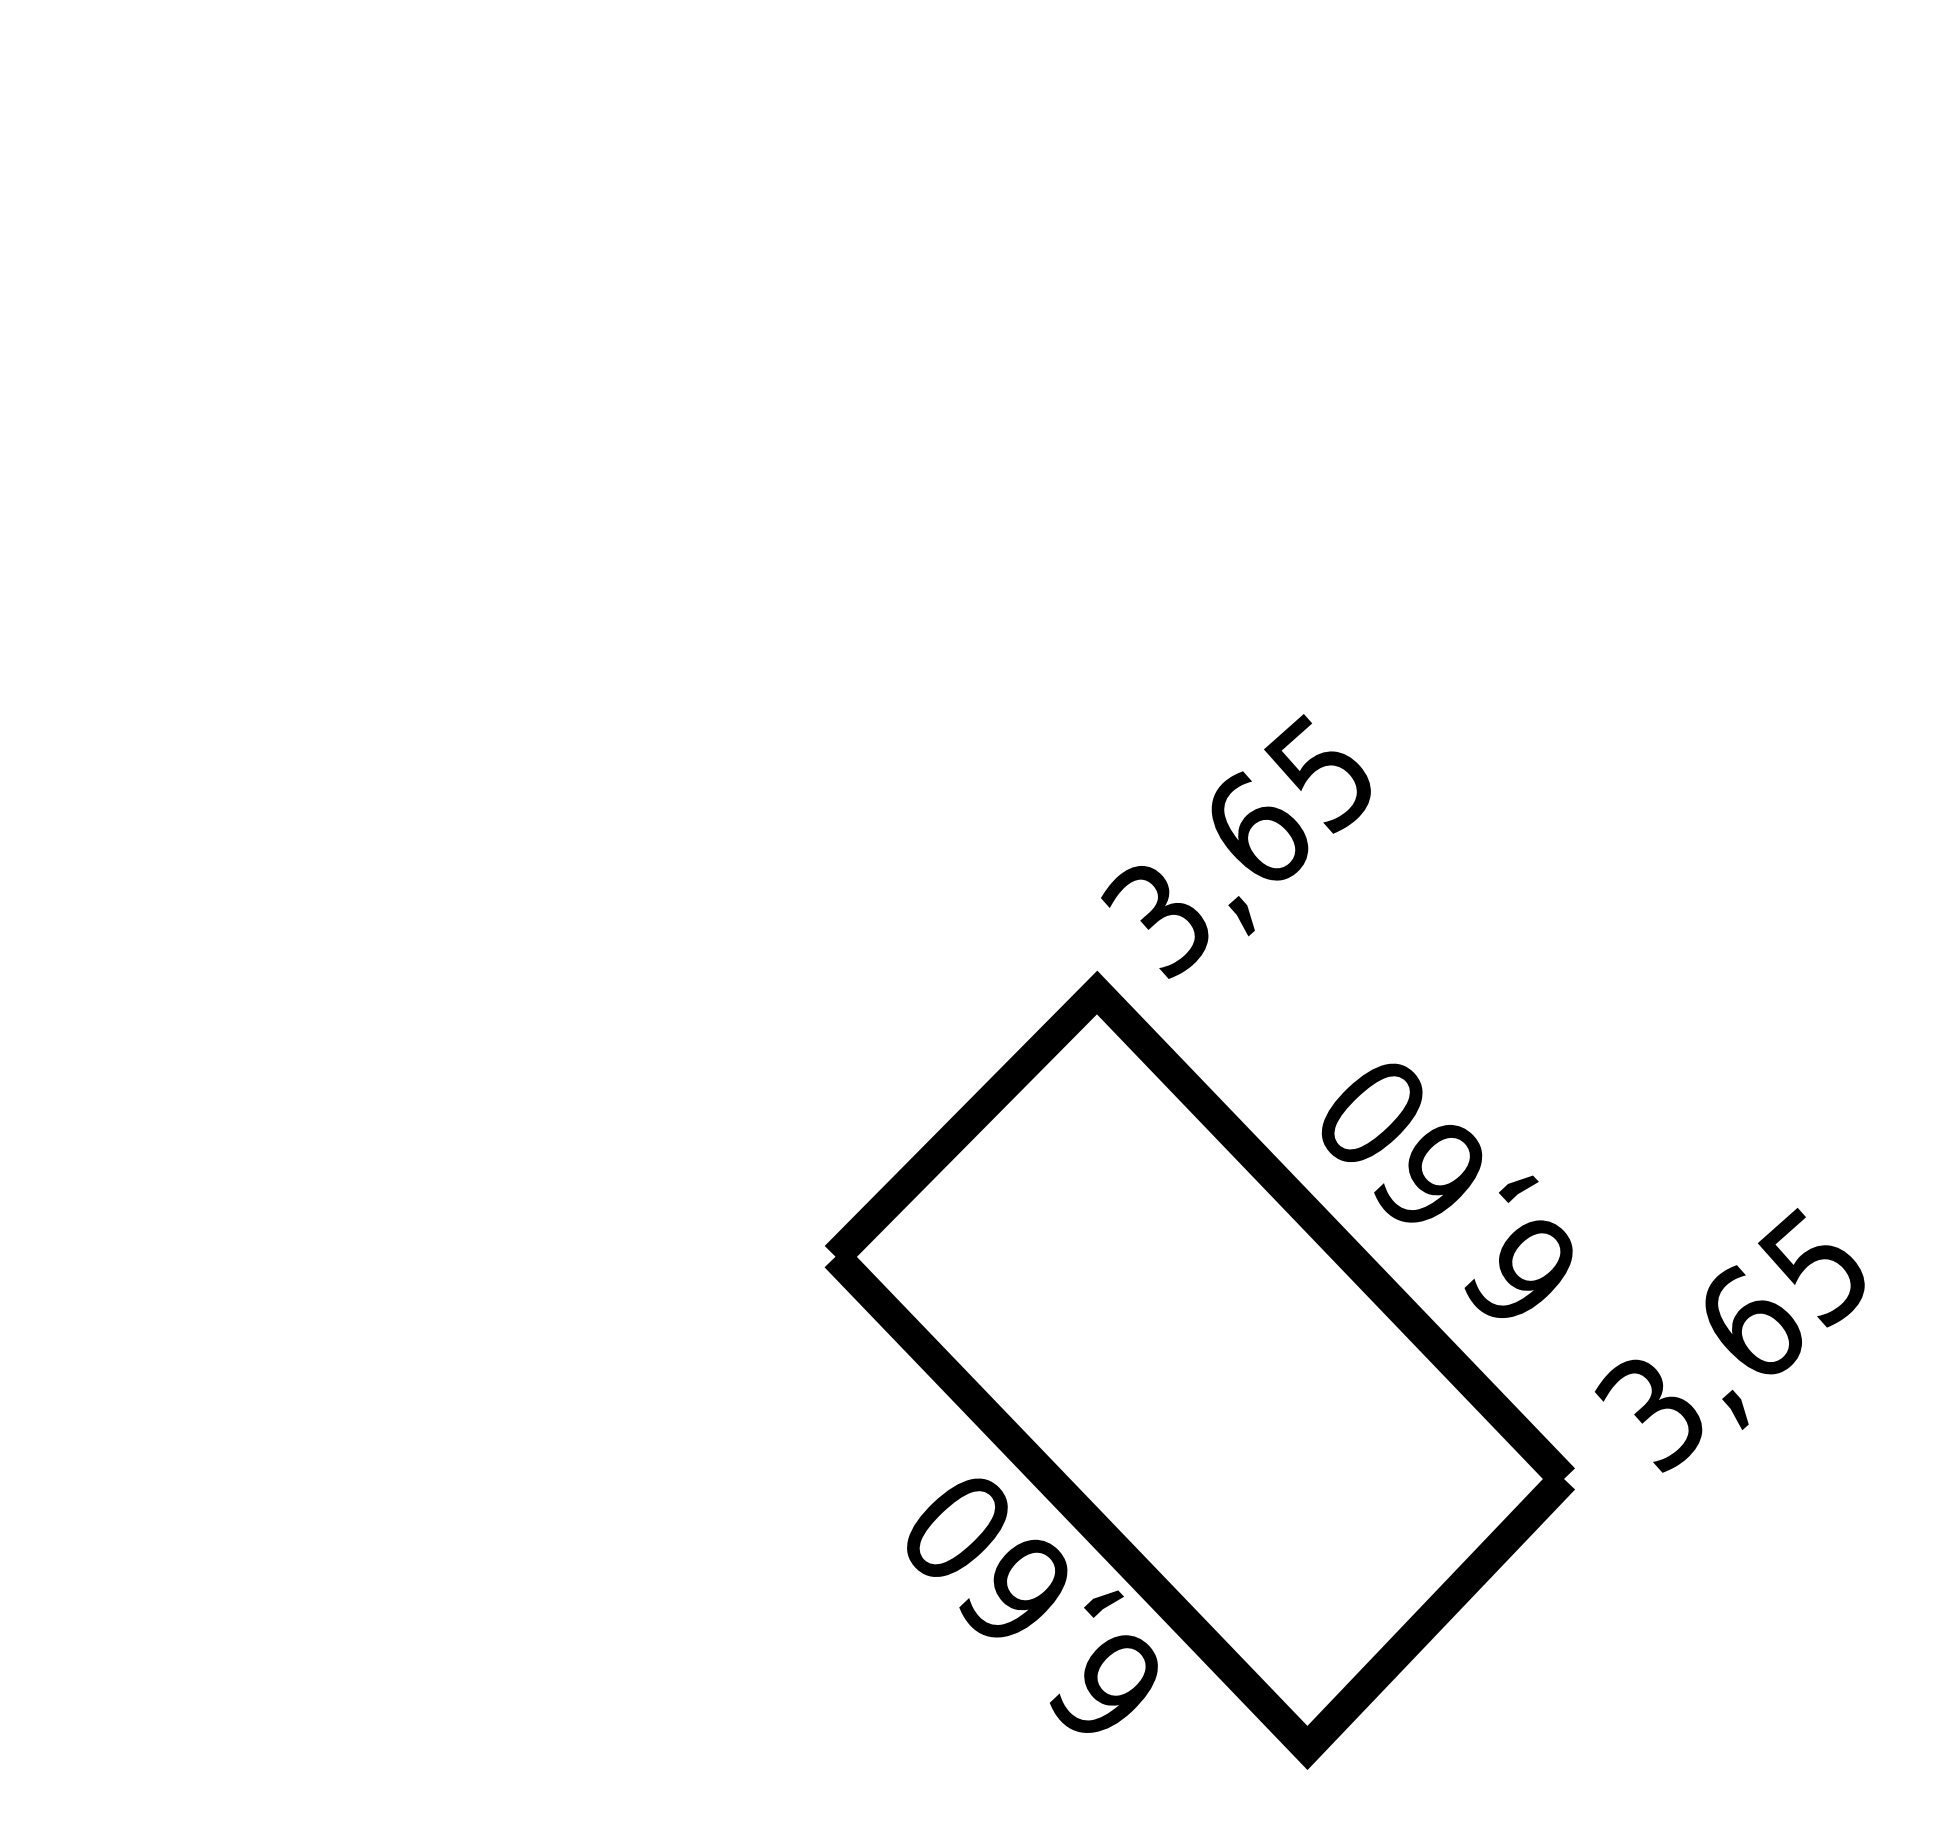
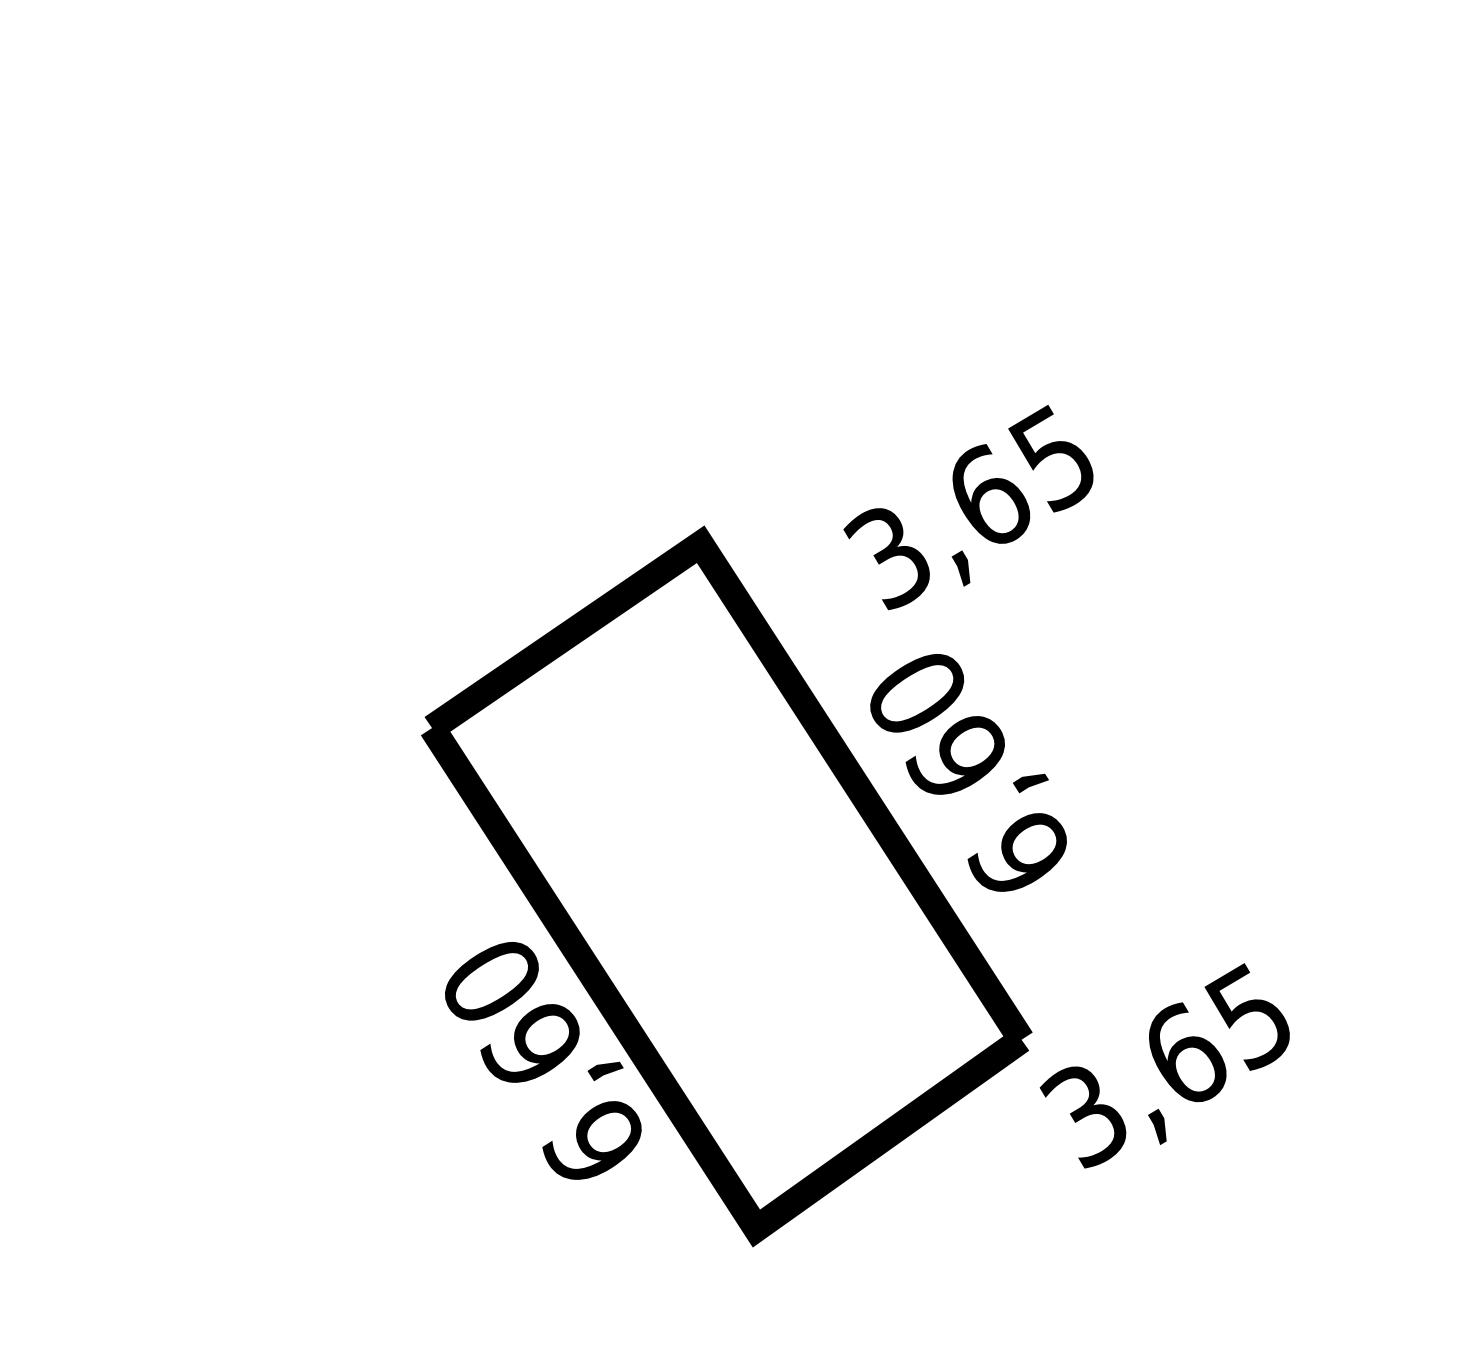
text: (1235, 846) -> (967, 507), moved
text: (1729, 1340) -> (1164, 1065), moved

